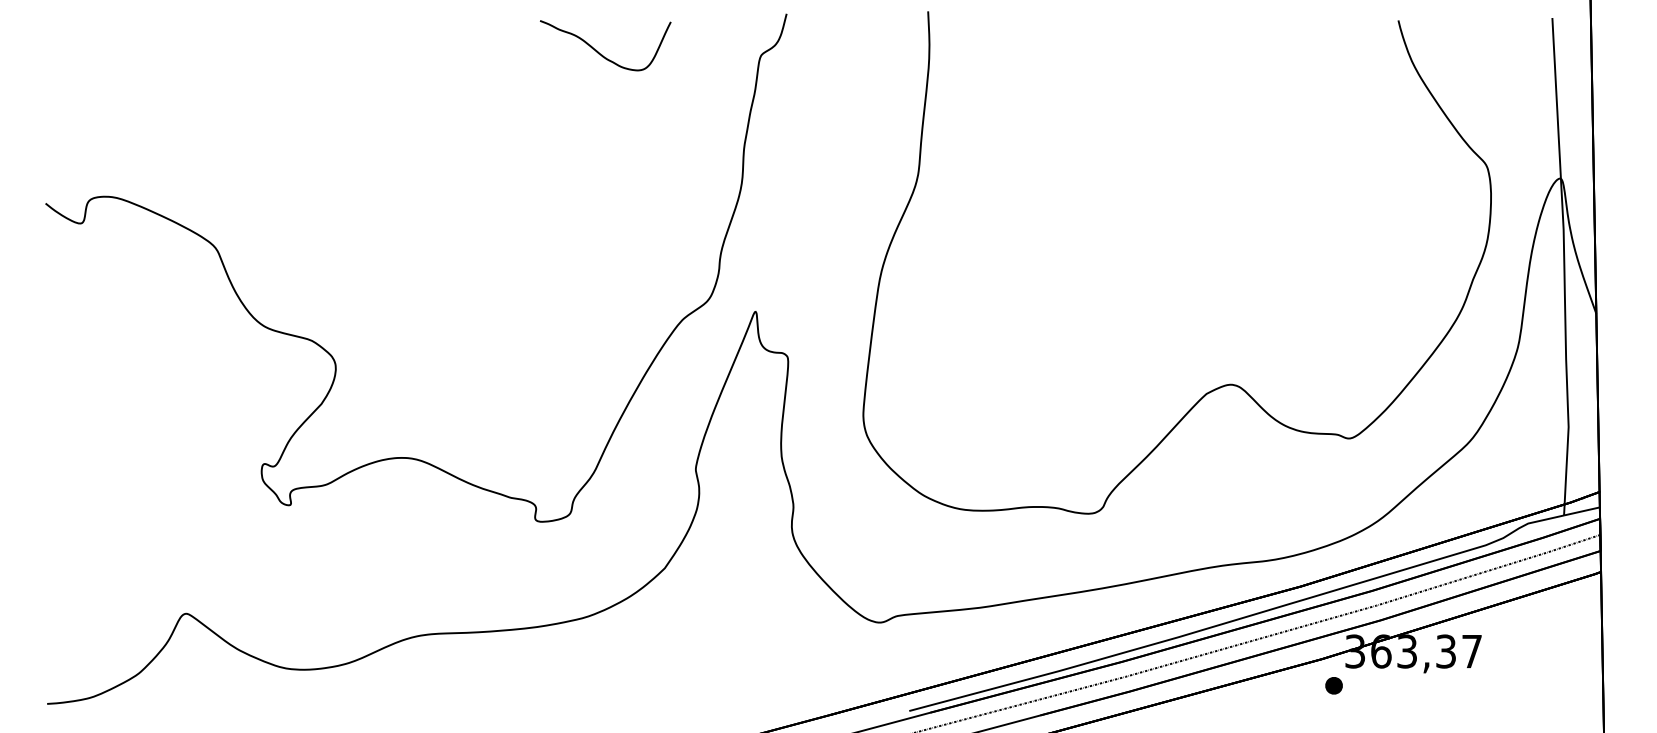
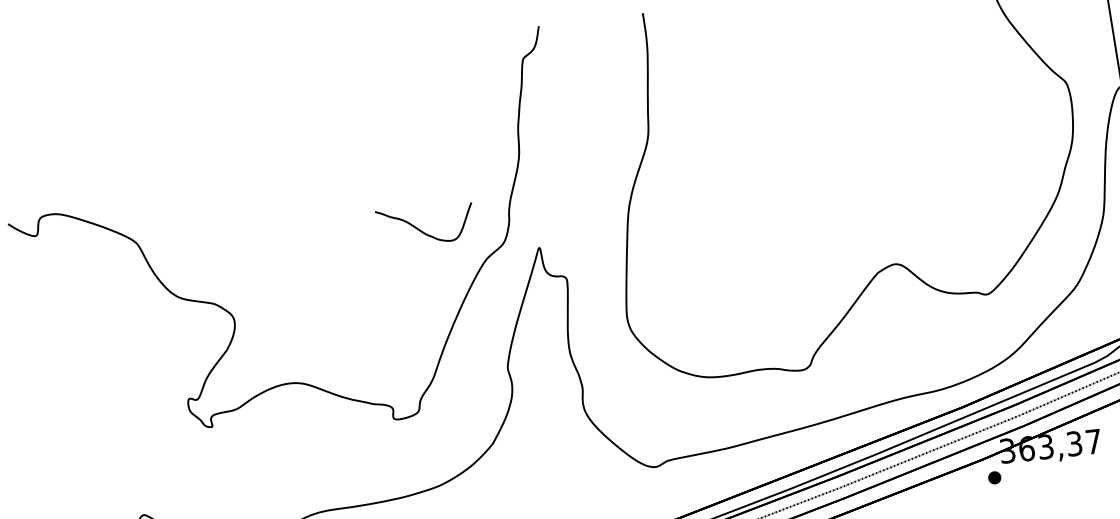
part: (598, 51) -> (420, 229), moved

